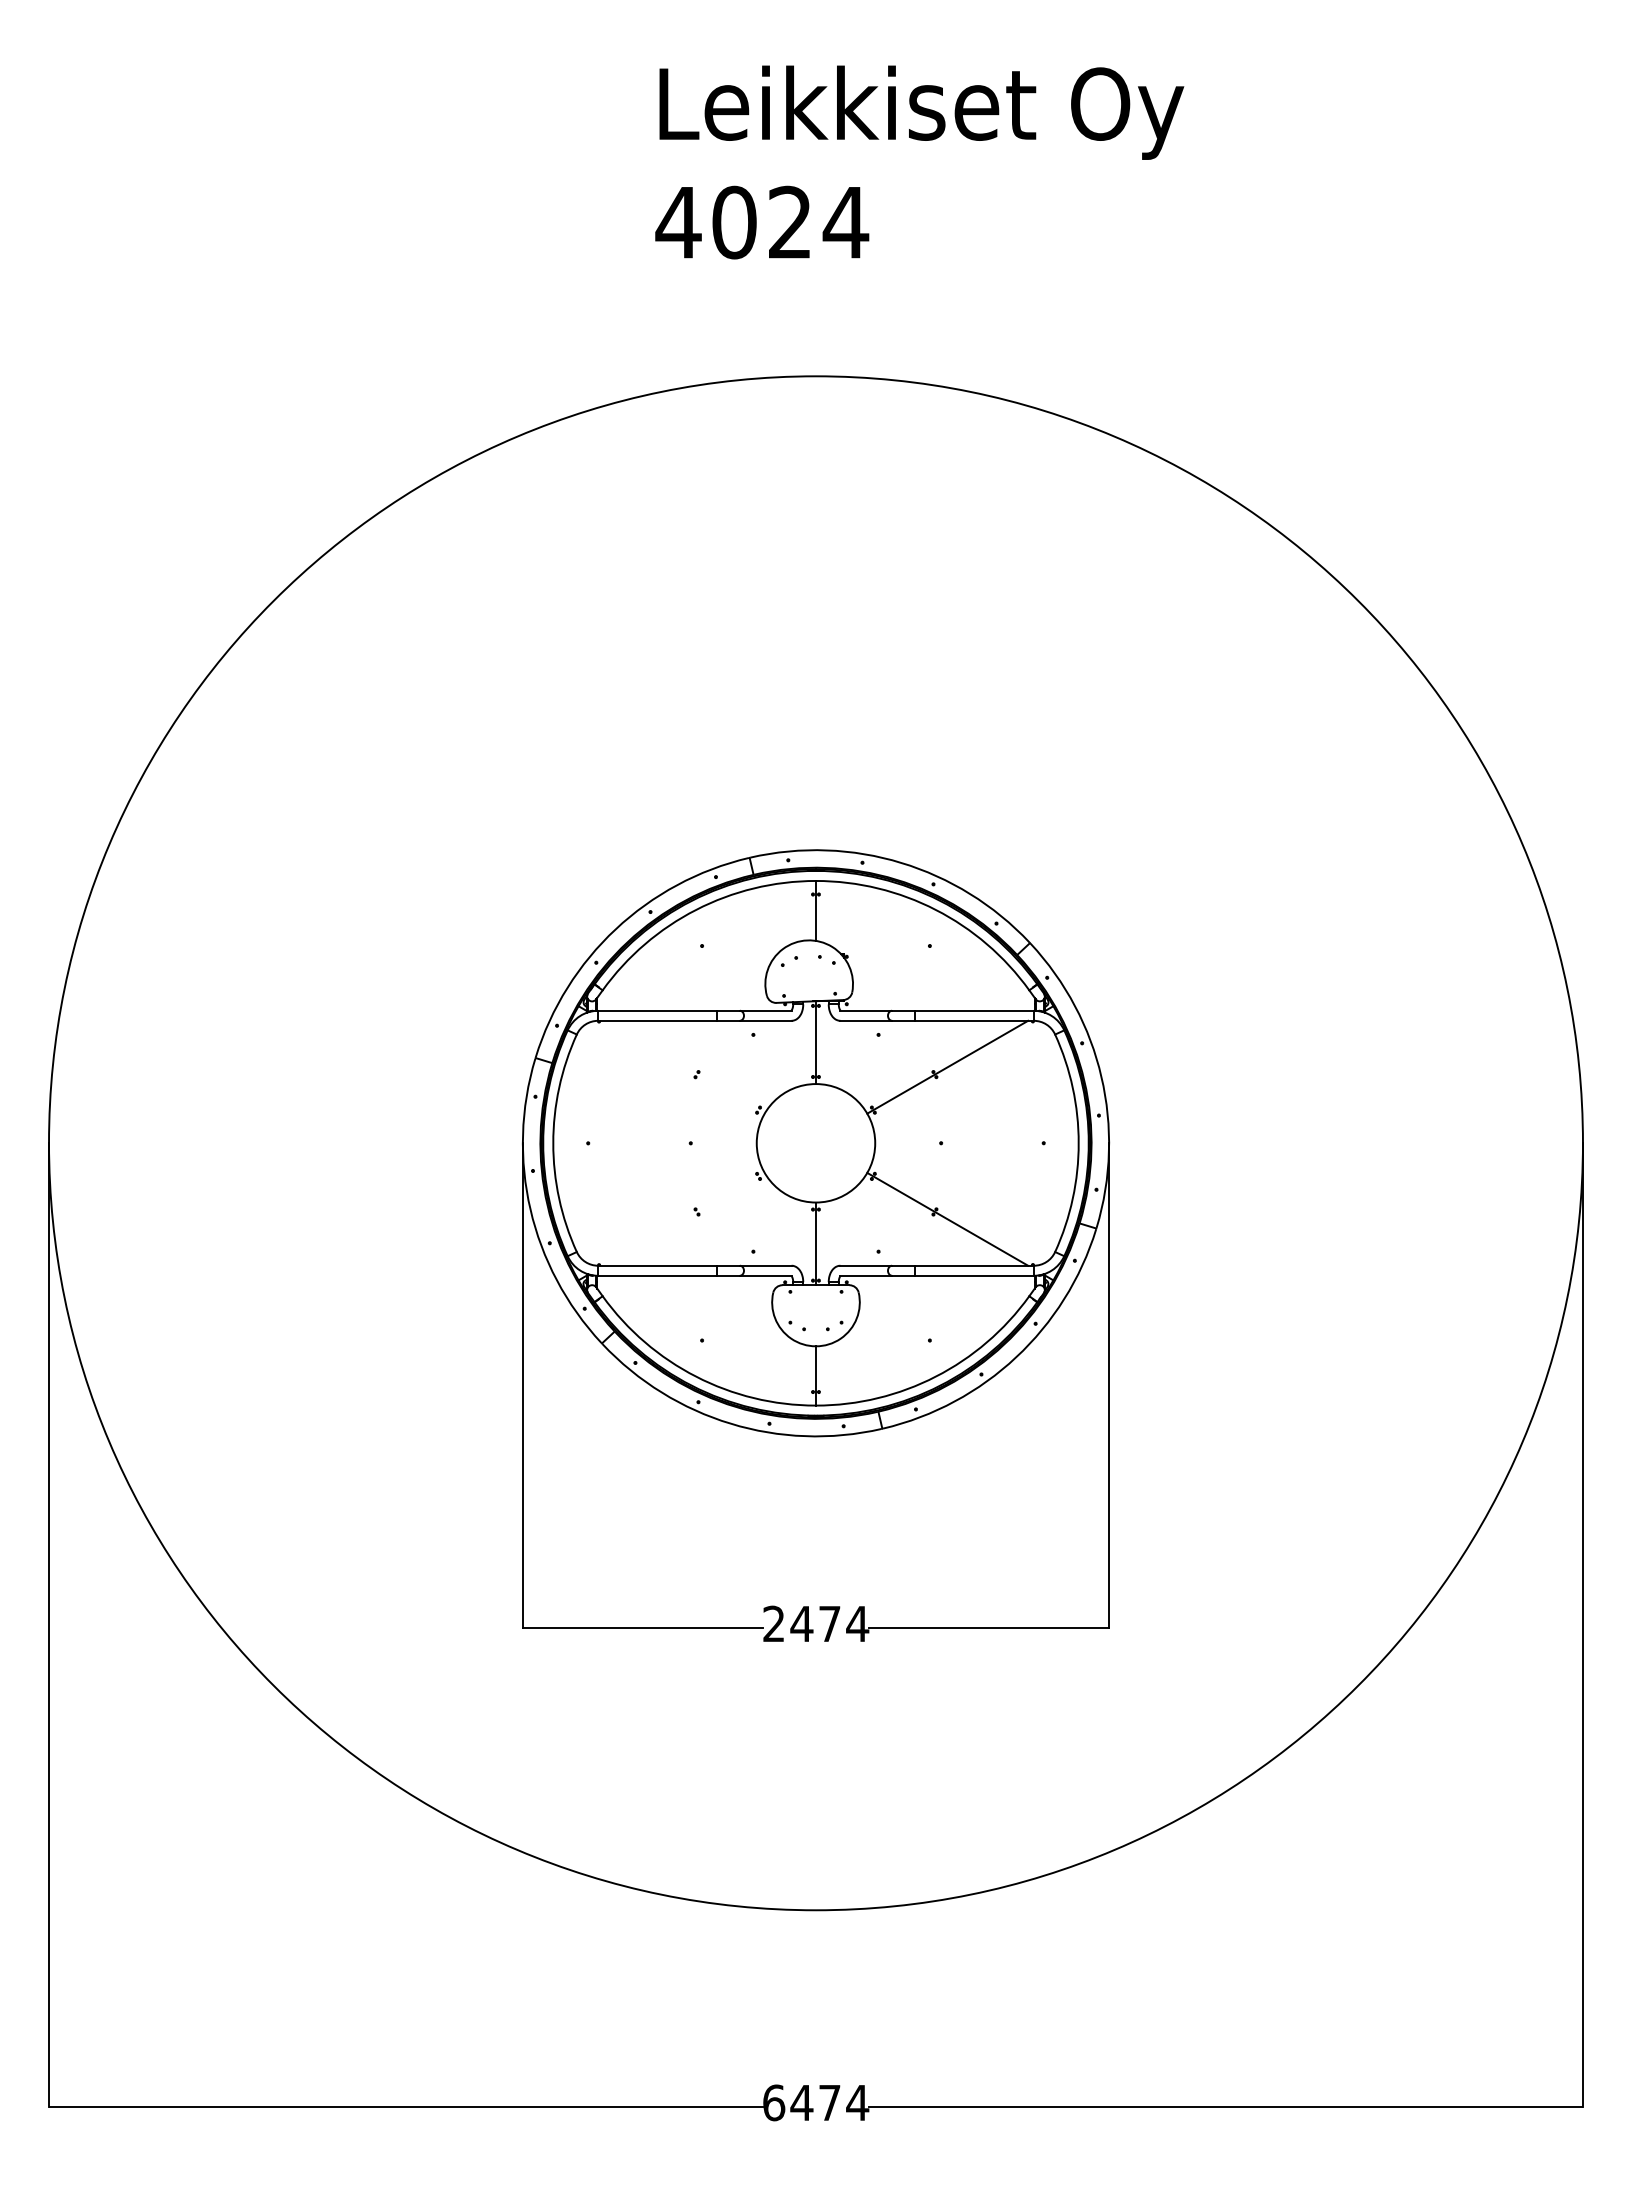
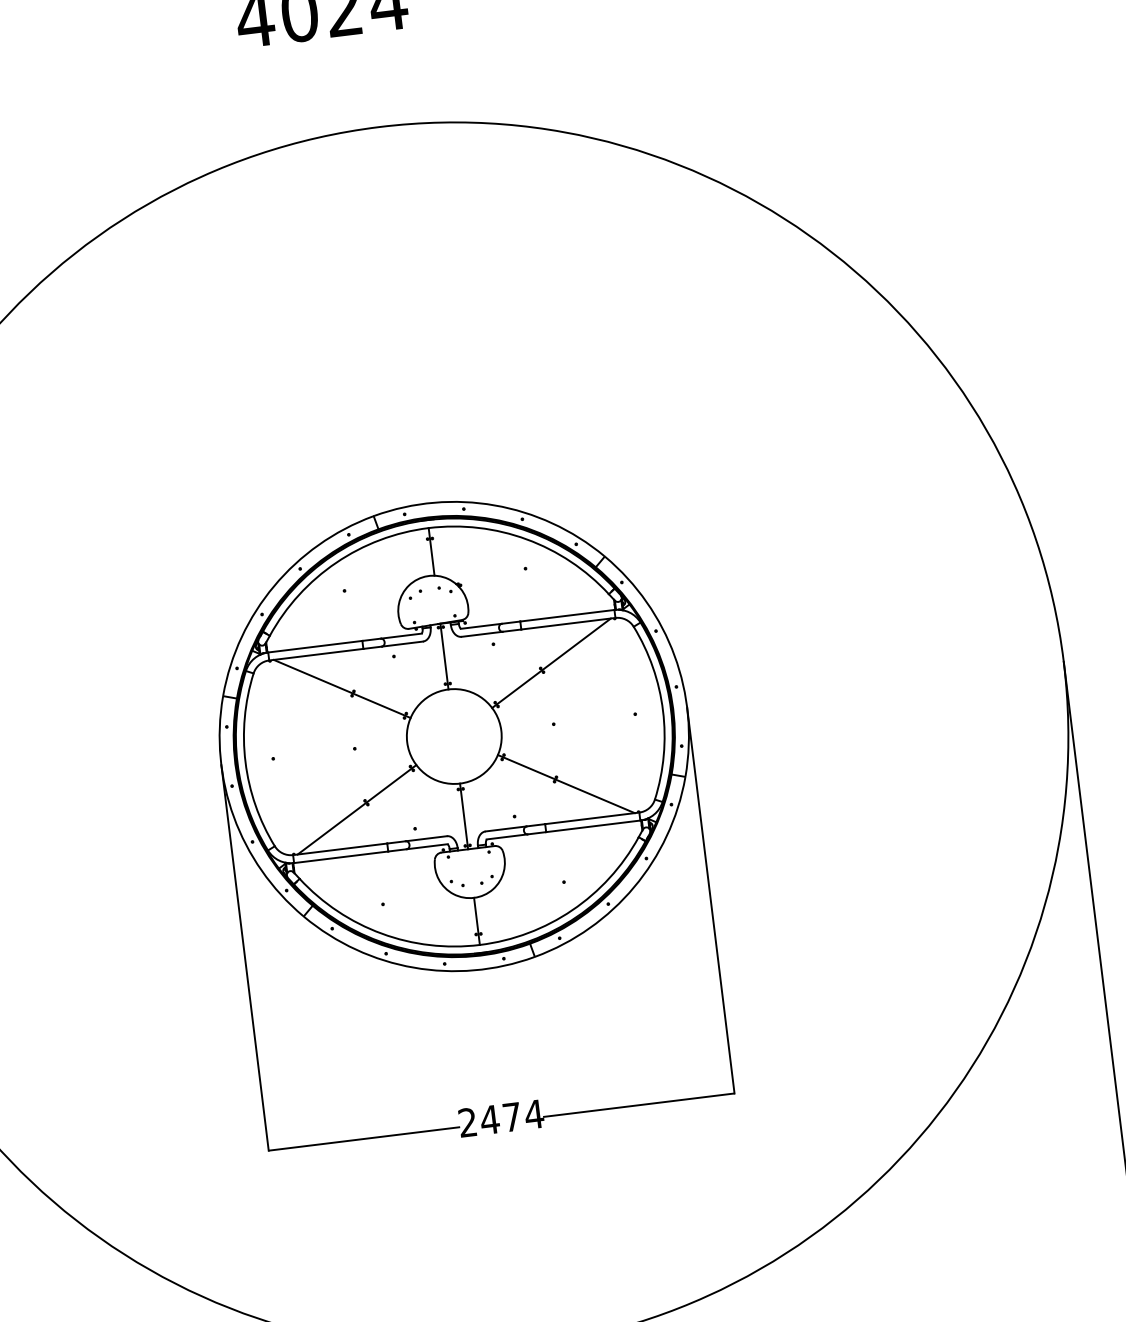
line: (683, 1066) -> (341, 688), added
line: (683, 1218) -> (356, 809), added

